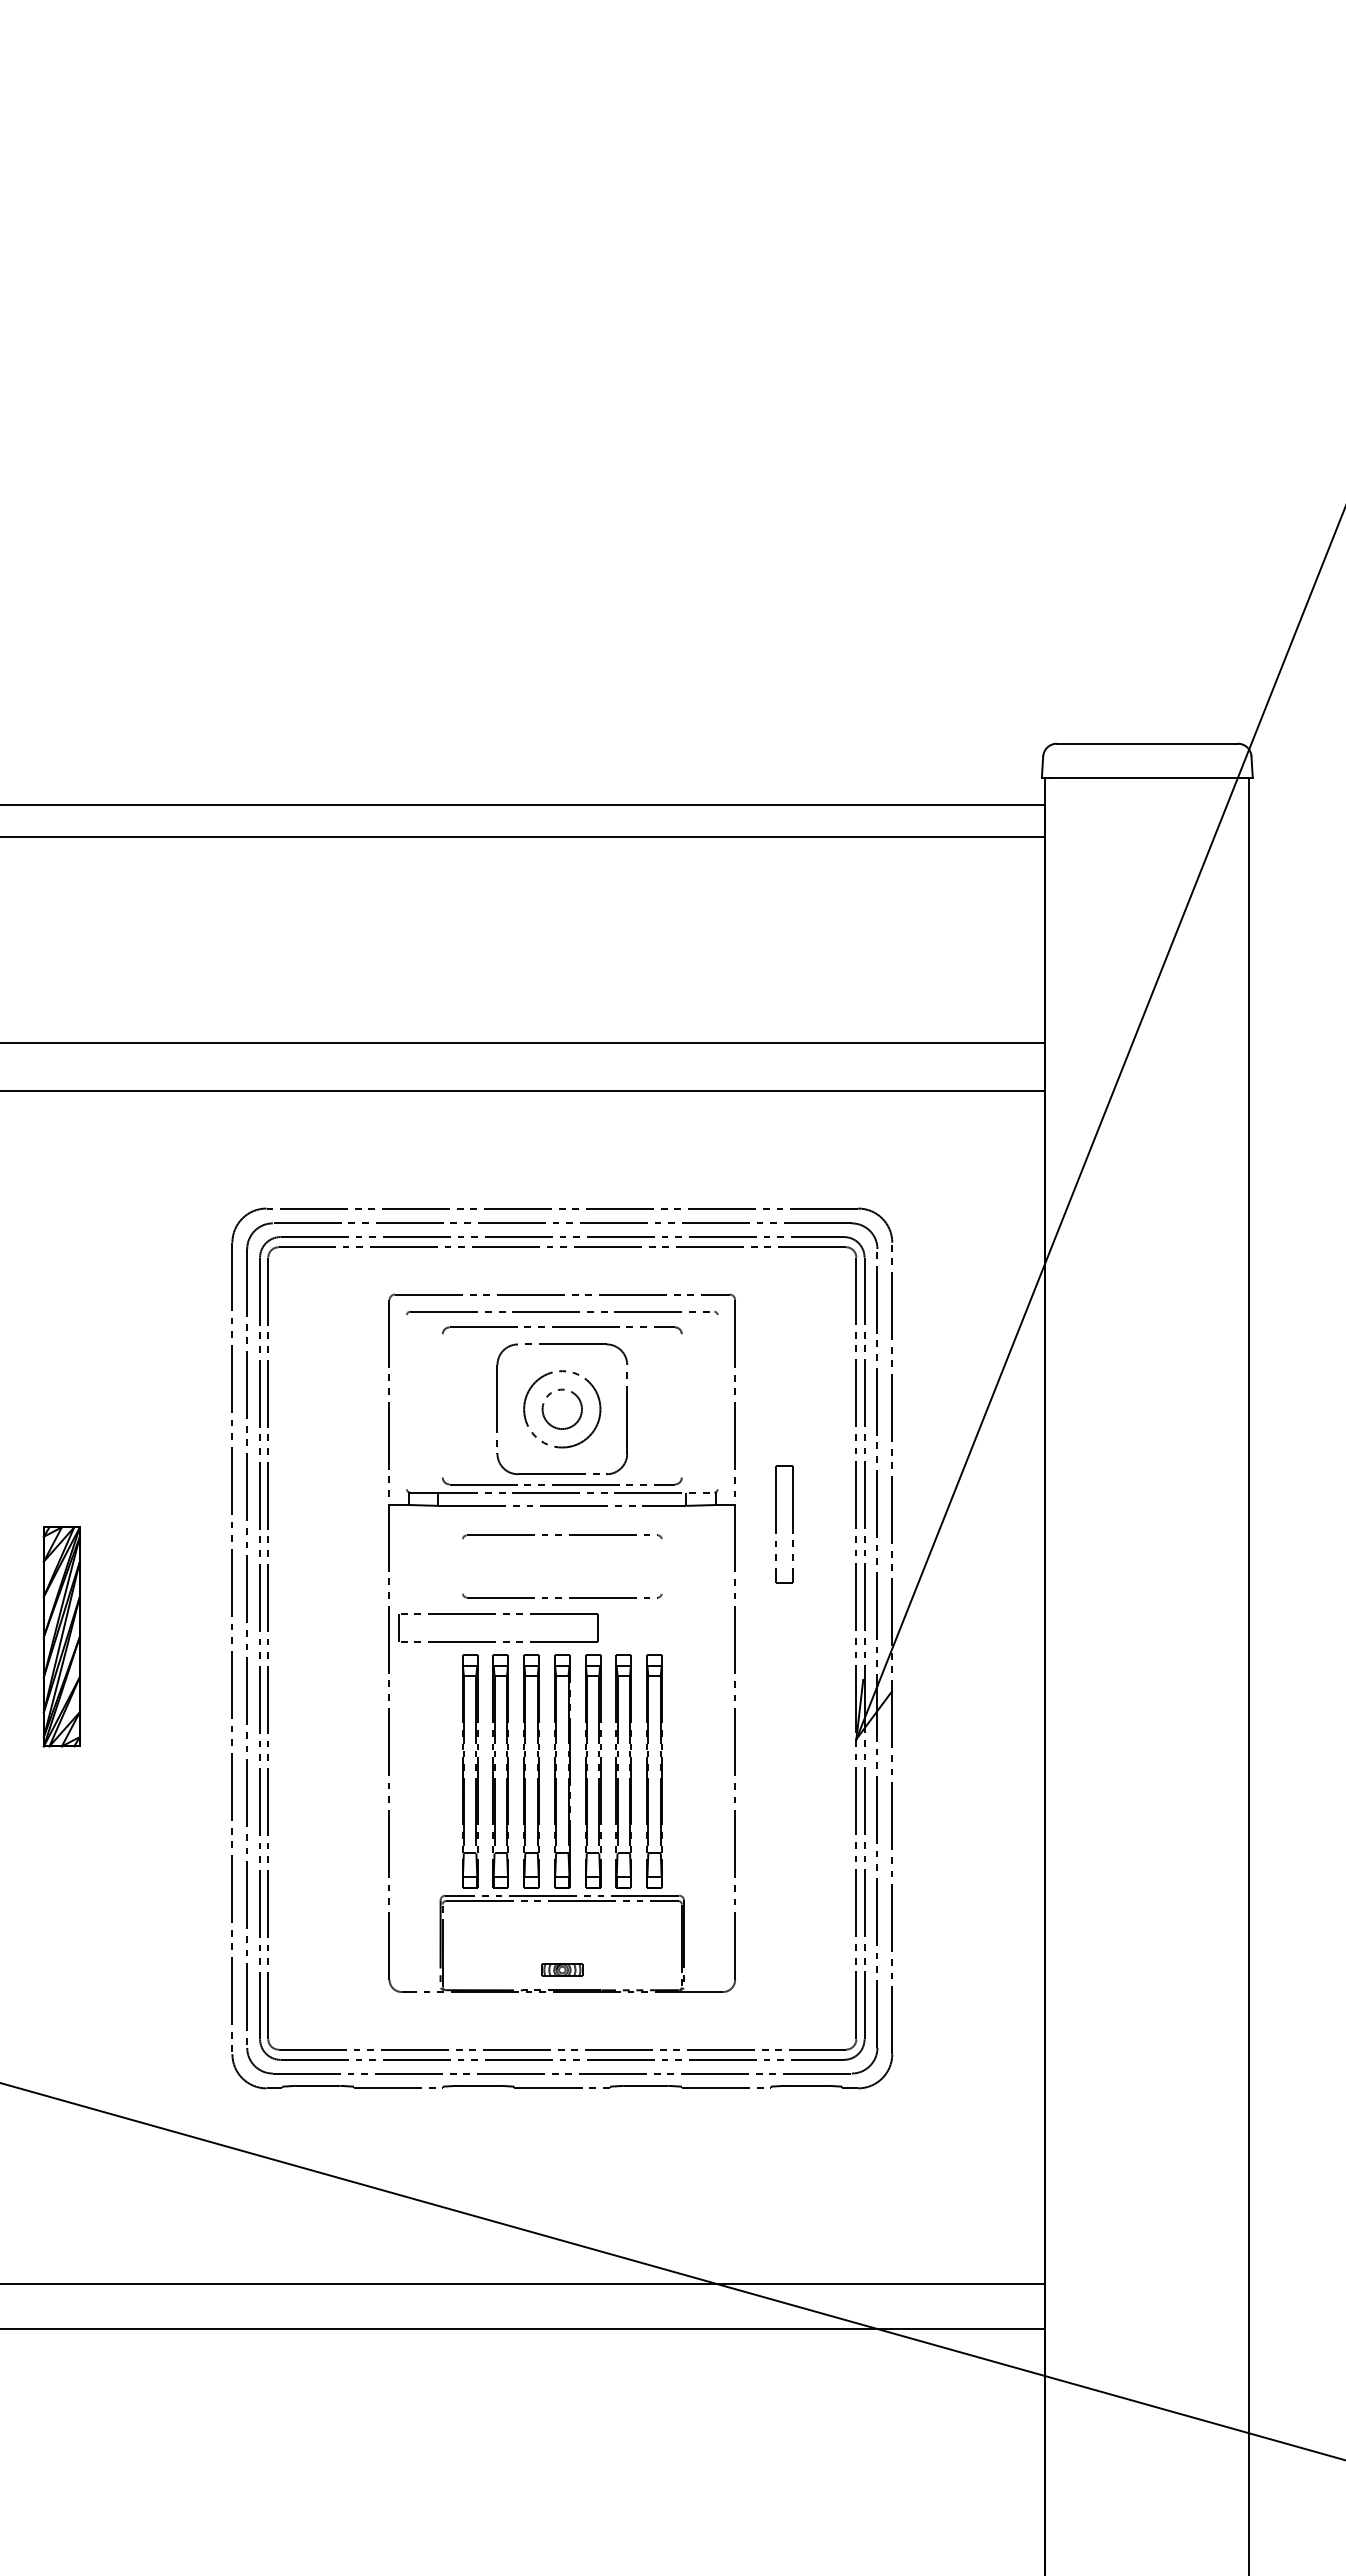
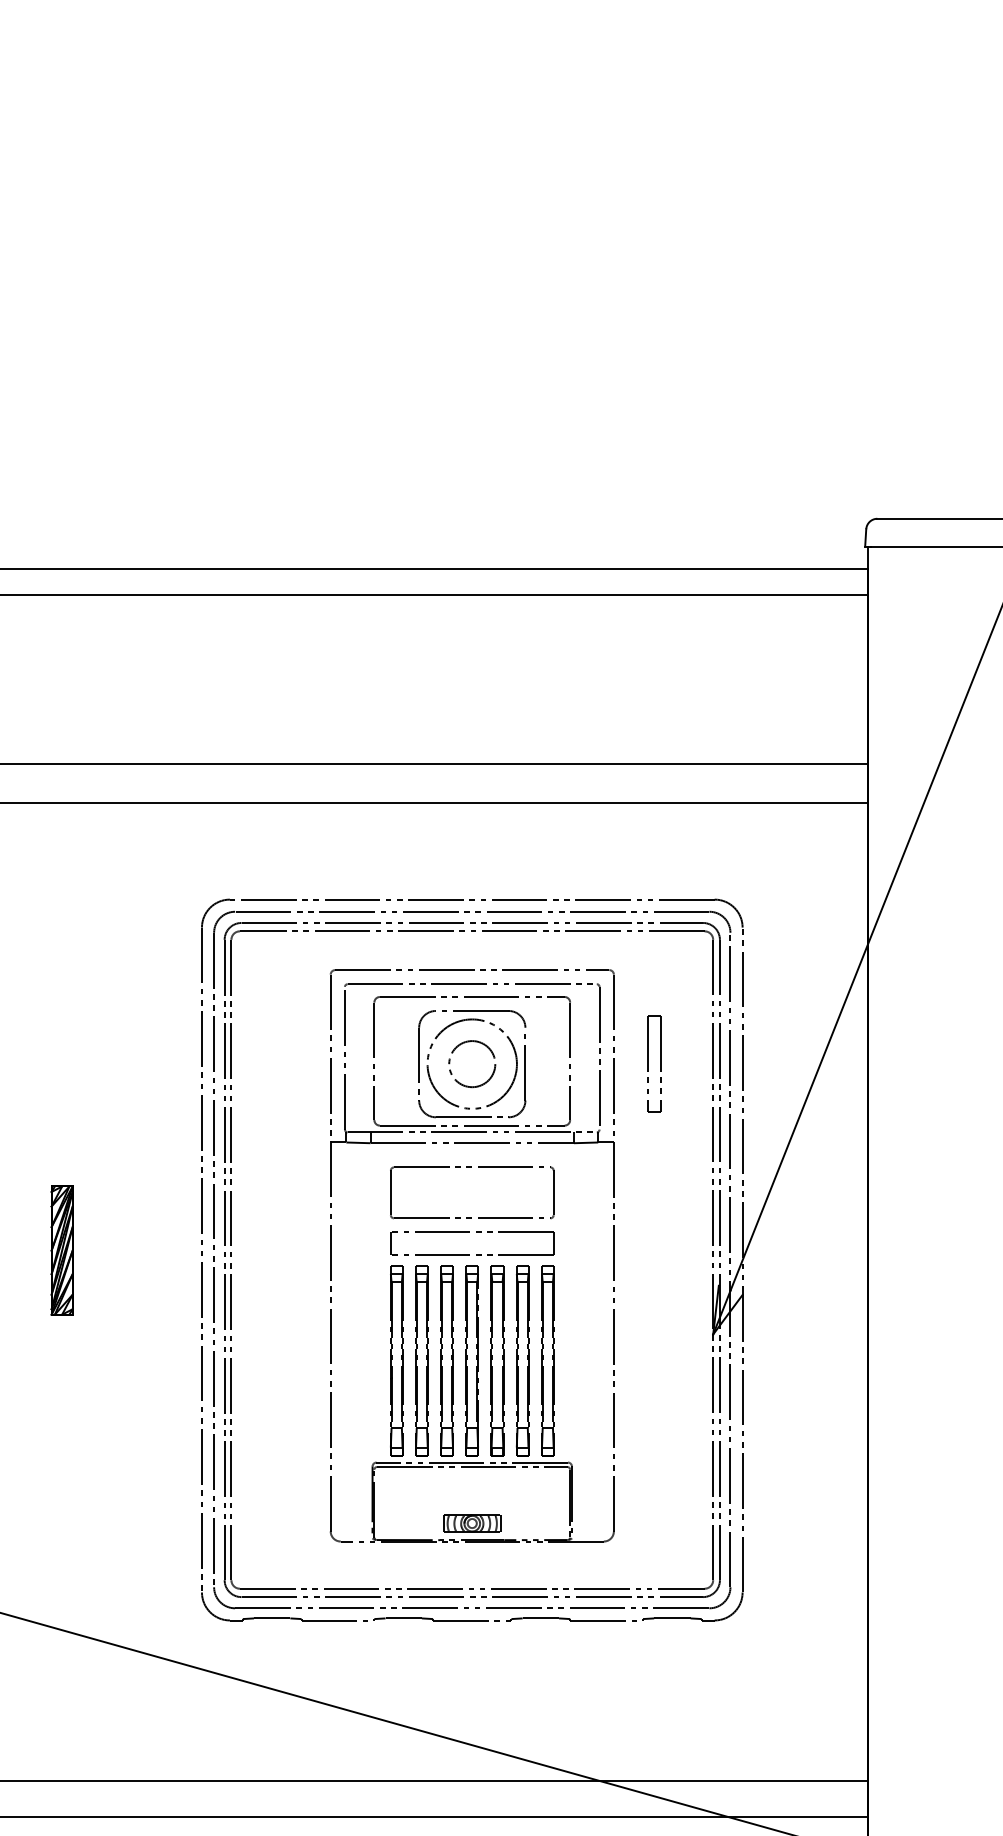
line: (406, 1402) -> (344, 1058), added
line: (717, 1402) -> (599, 1058), added
line: (442, 1405) -> (374, 1060), added
line: (681, 1405) -> (569, 1060), added
circle: (561, 1408) -> (471, 1063), size x1.43
circle: (562, 1409) -> (472, 1064), size x1.43
part: (776, 1524) -> (647, 1064), moved
line: (462, 1566) -> (390, 1192), added
line: (661, 1566) -> (553, 1192), added
part: (495, 1614) -> (469, 1232), moved
part: (61, 1636) -> (61, 1250), size x0.71
part: (562, 1969) -> (472, 1523), size x1.67

